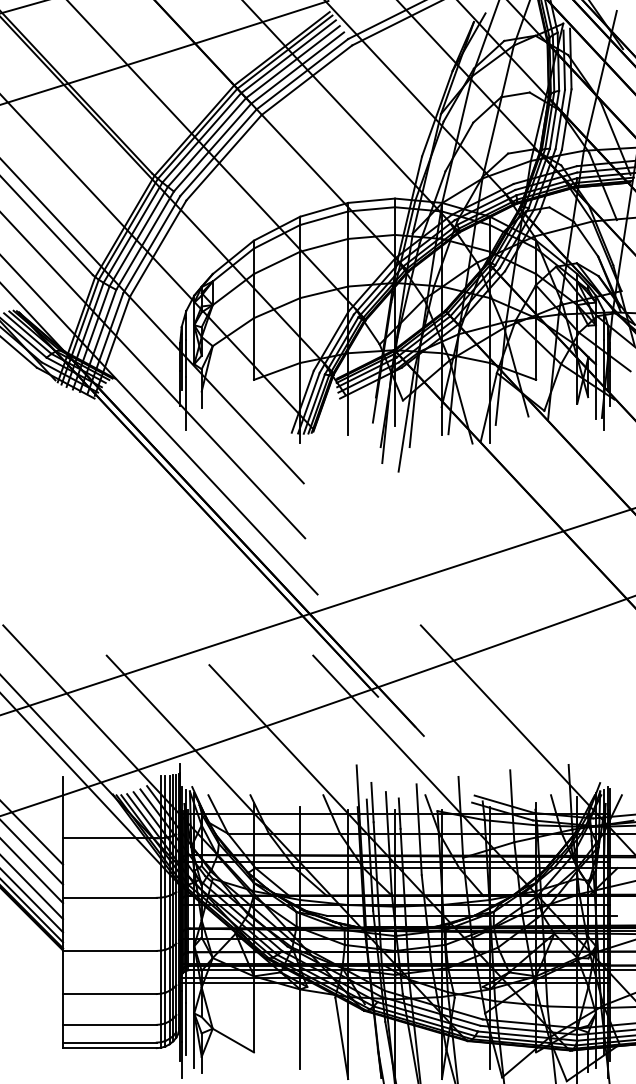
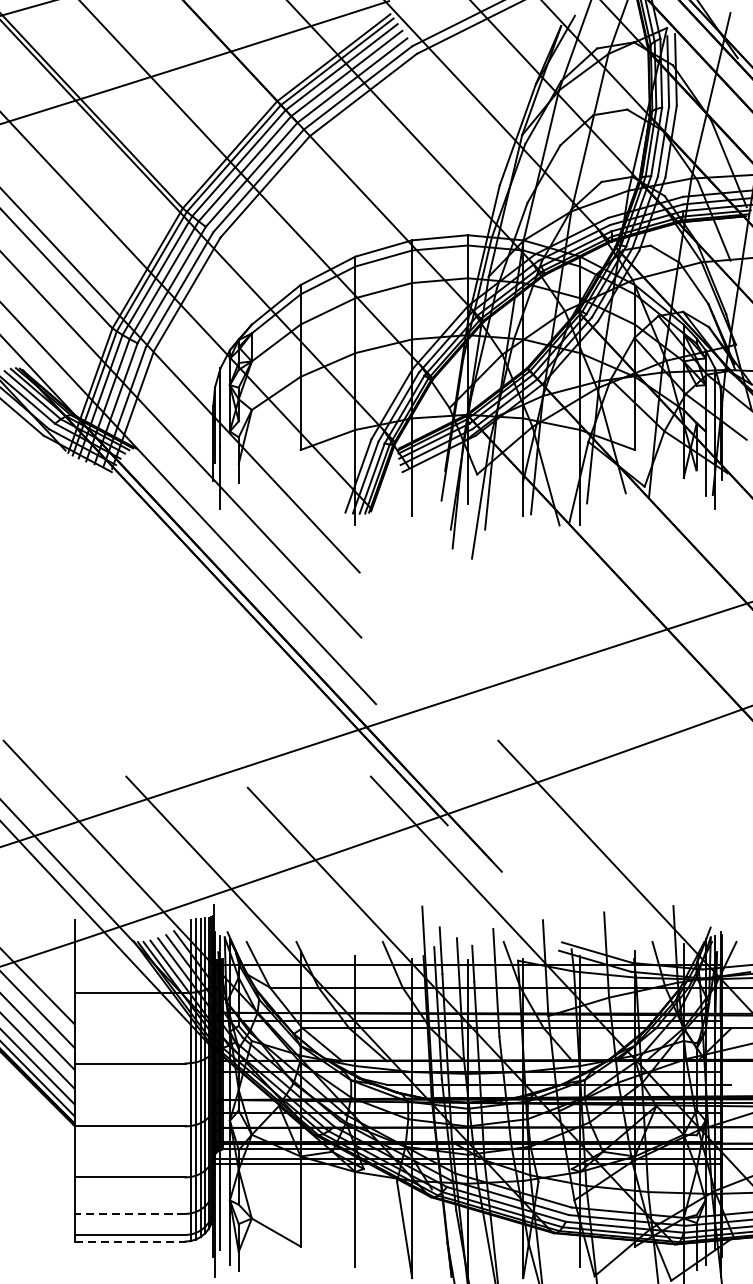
line: (109, 1024) -> (129, 1213), solid -> dashed
line: (109, 1048) -> (129, 1241), solid -> dashed

